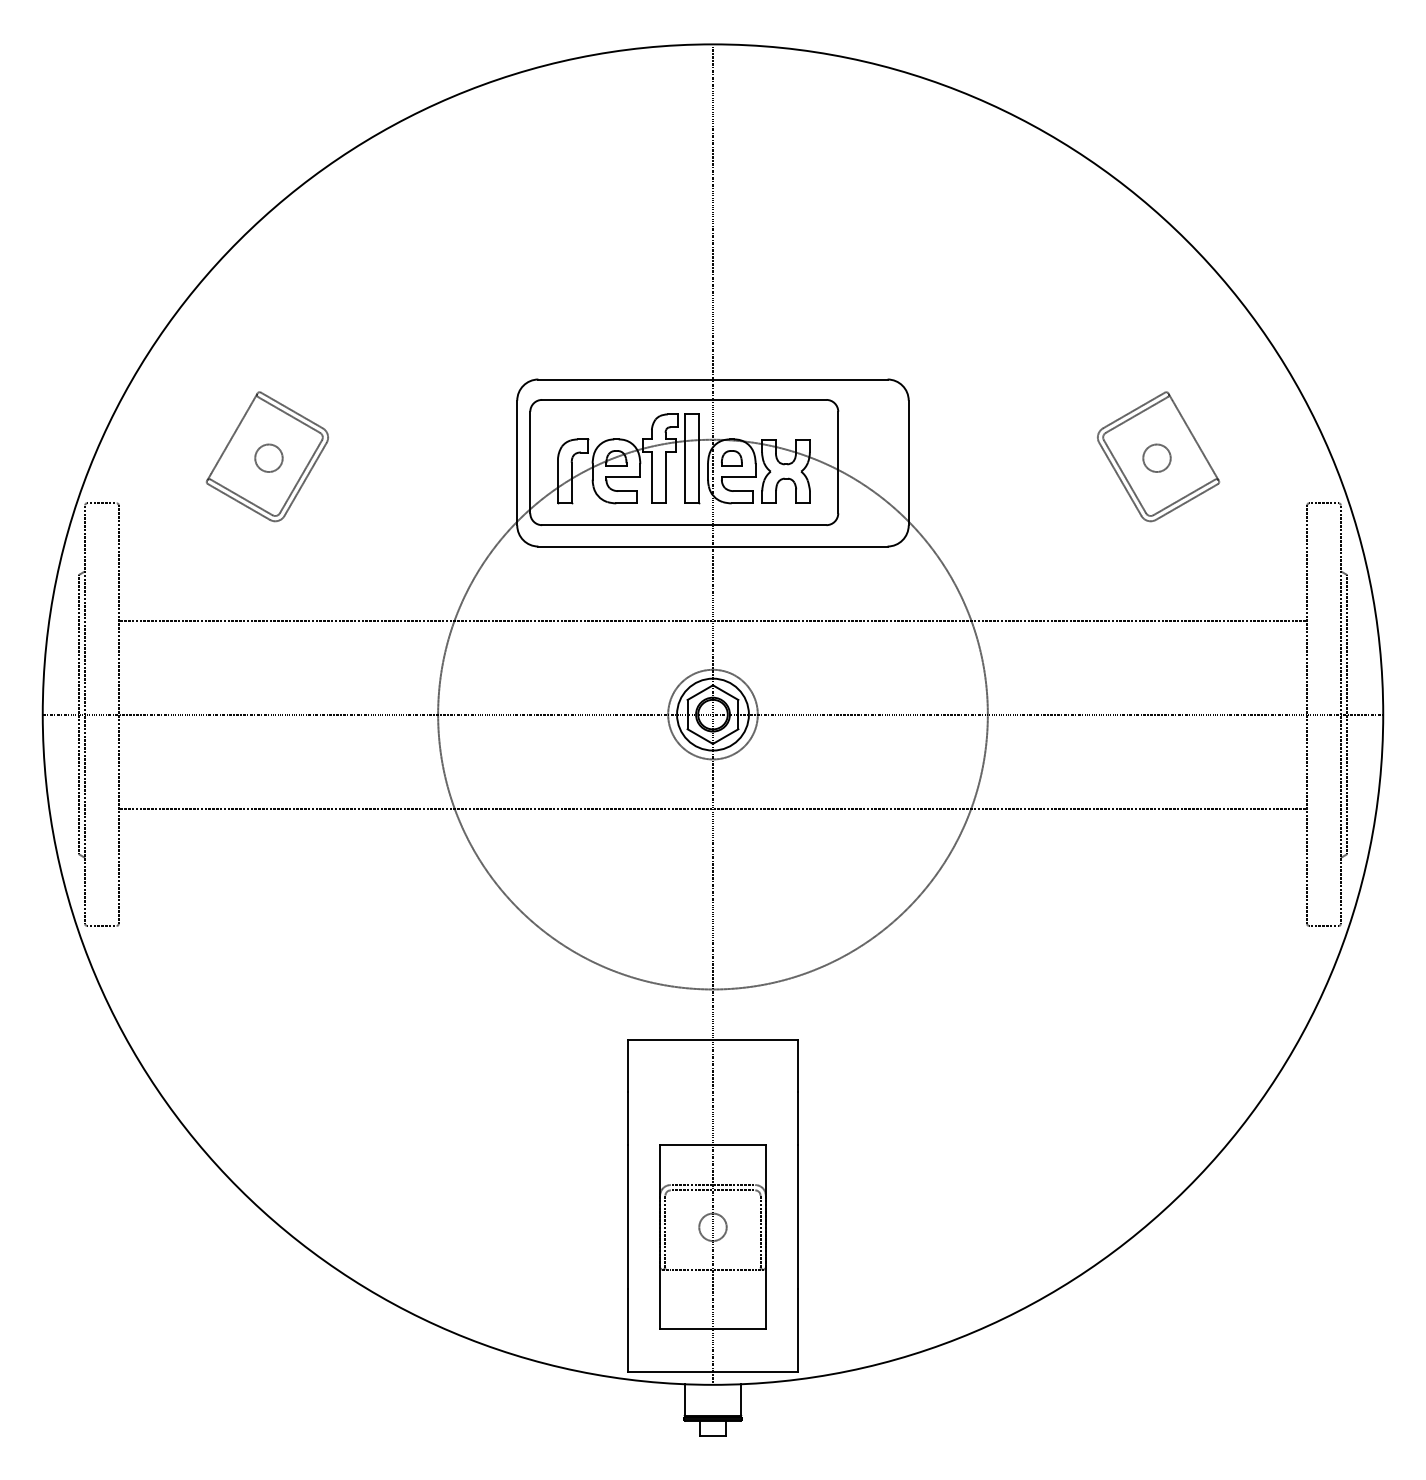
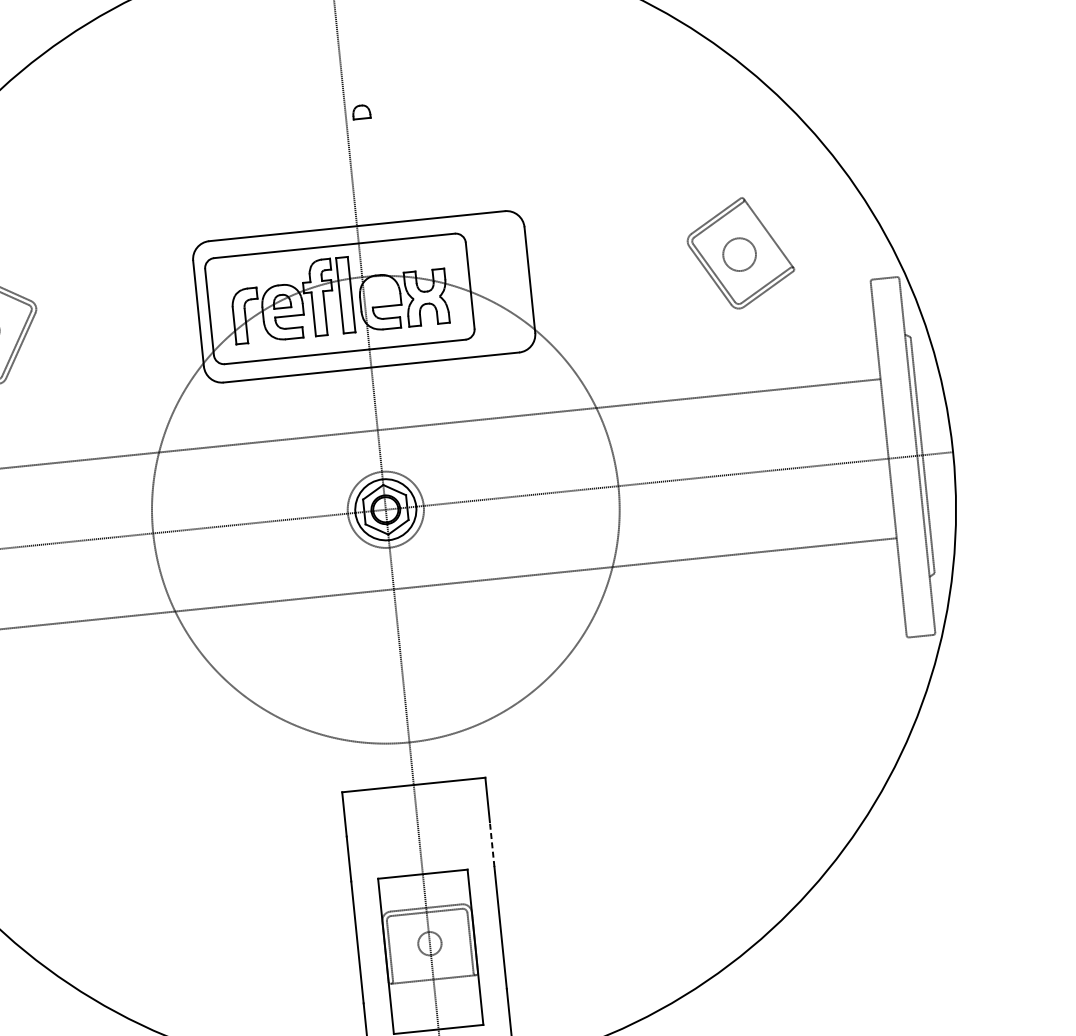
part: (731, 458) -> (361, 112), moved
circle: (1156, 458) -> (739, 254), size x1.4
line: (797, 1118) -> (492, 844), solid -> dashed

